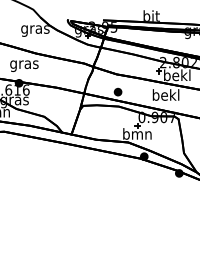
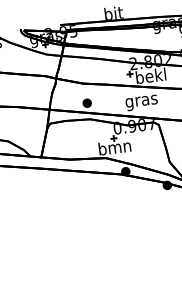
text: (165, 96) -> (140, 101), bekl -> gras

